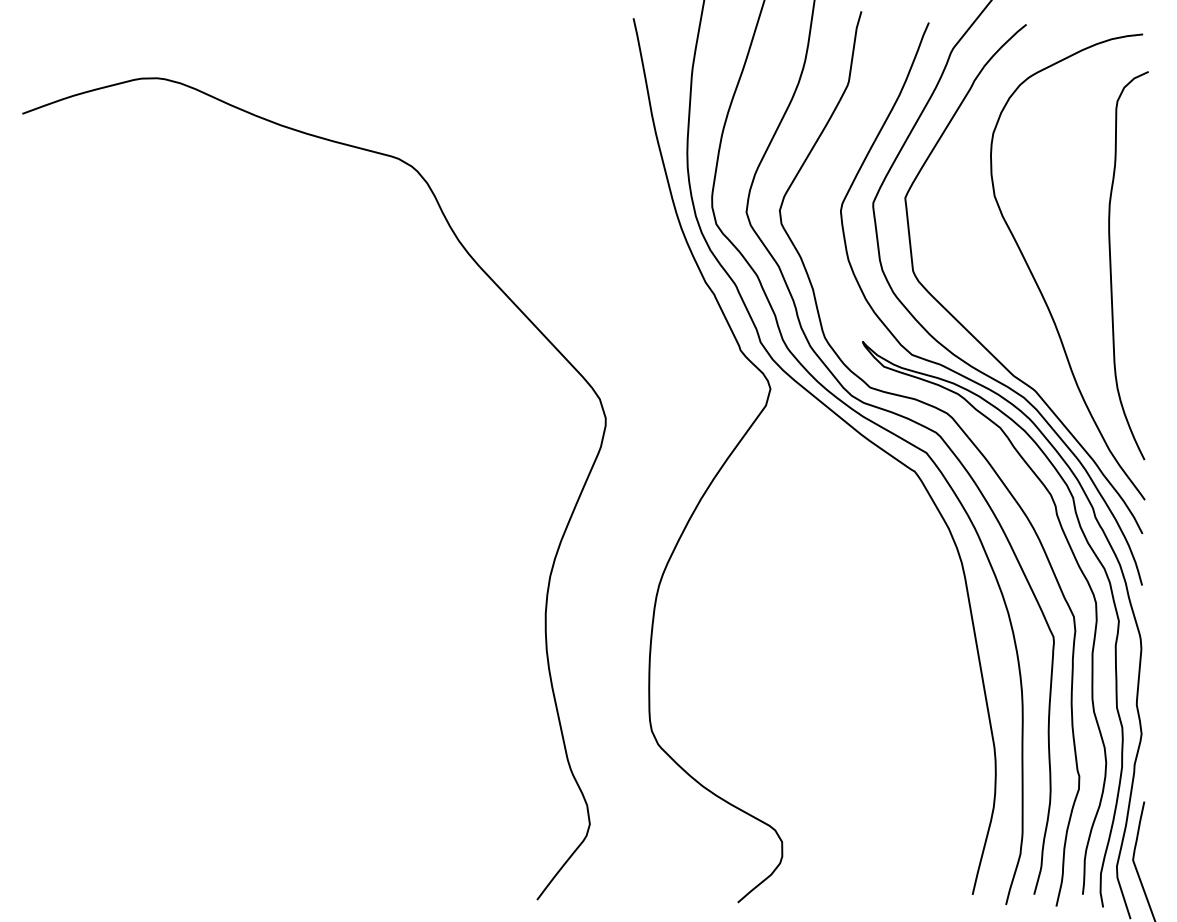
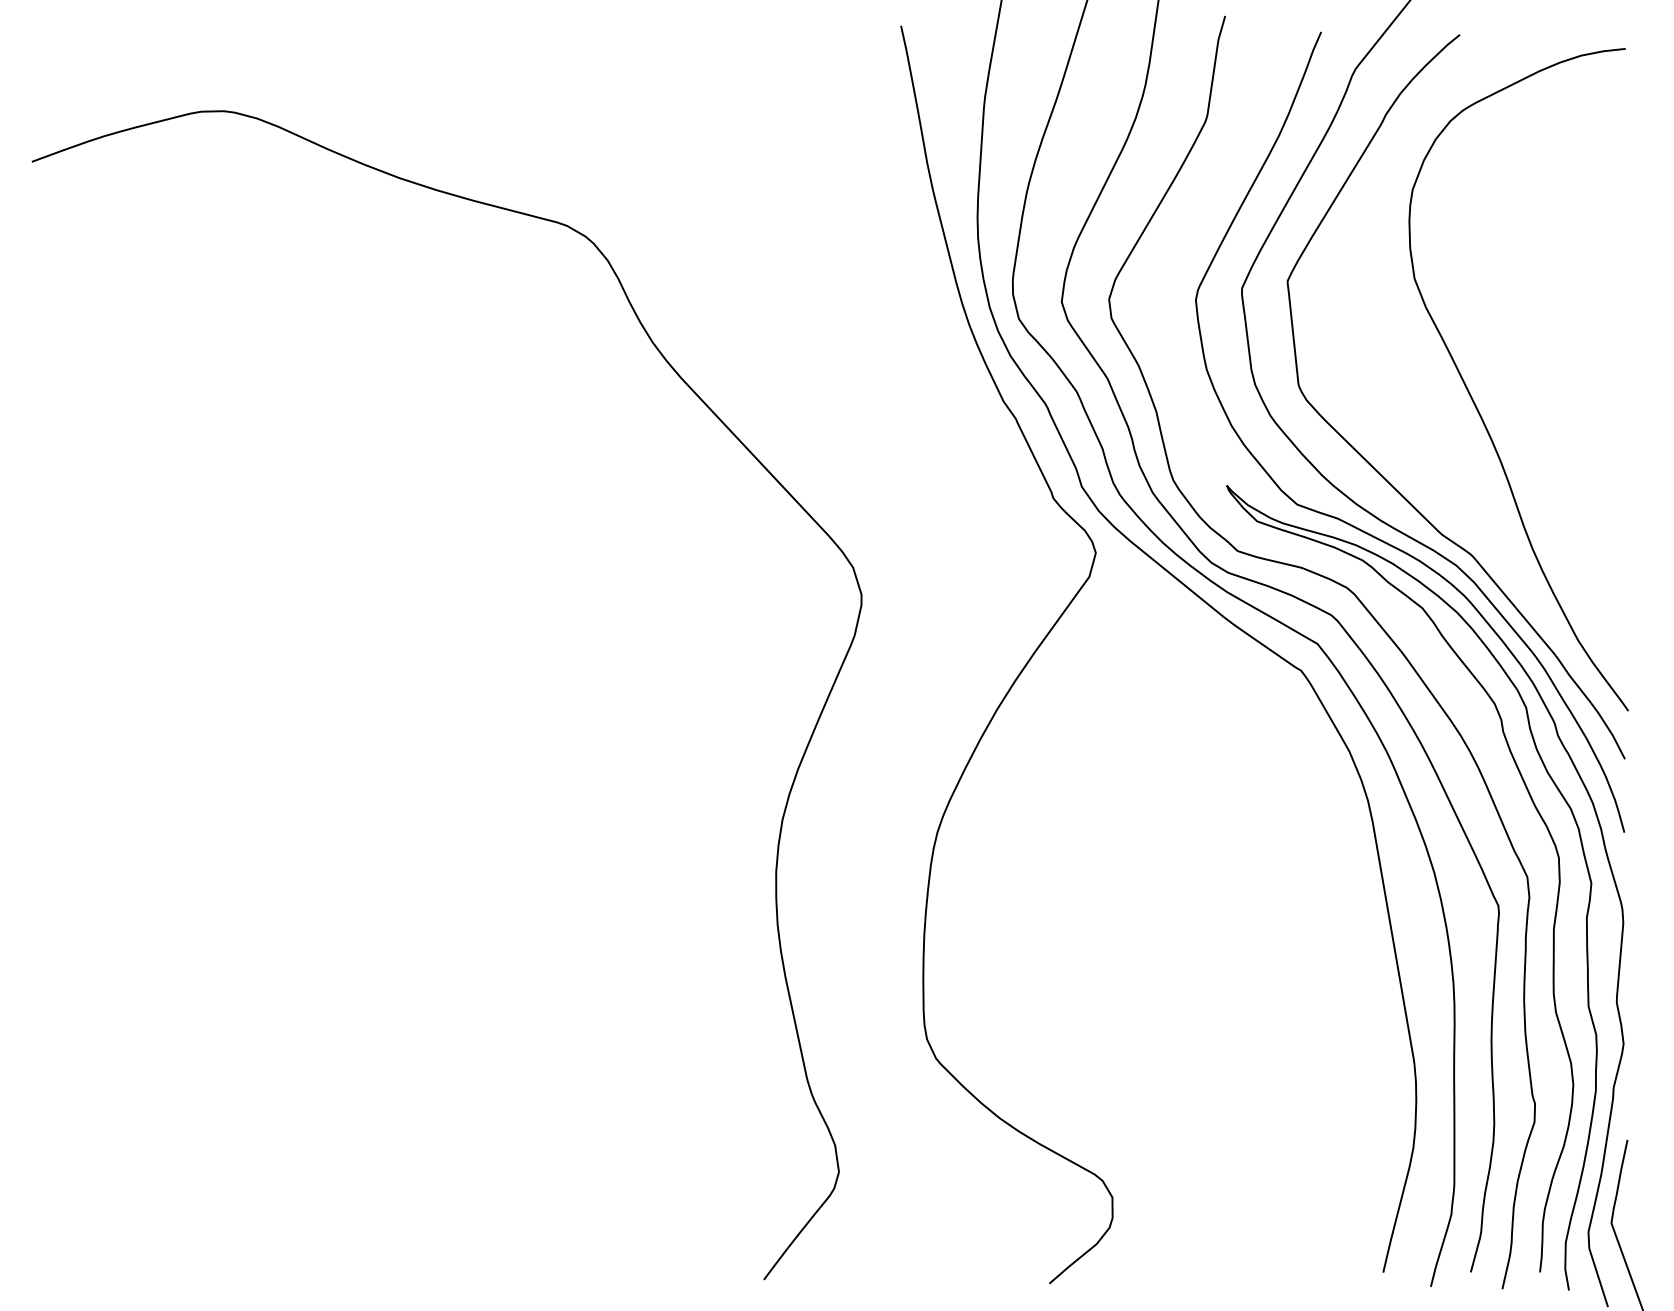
curve: (1111, 265) -> (1580, 377), removed

